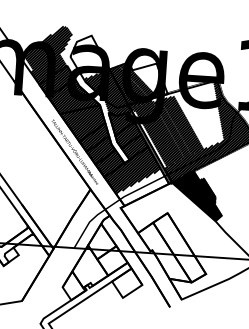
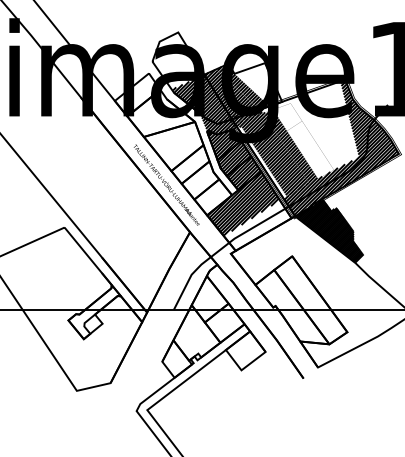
hatch: (73, 100) -> (160, 118), removed
hatch: (182, 124) -> (303, 140), removed

